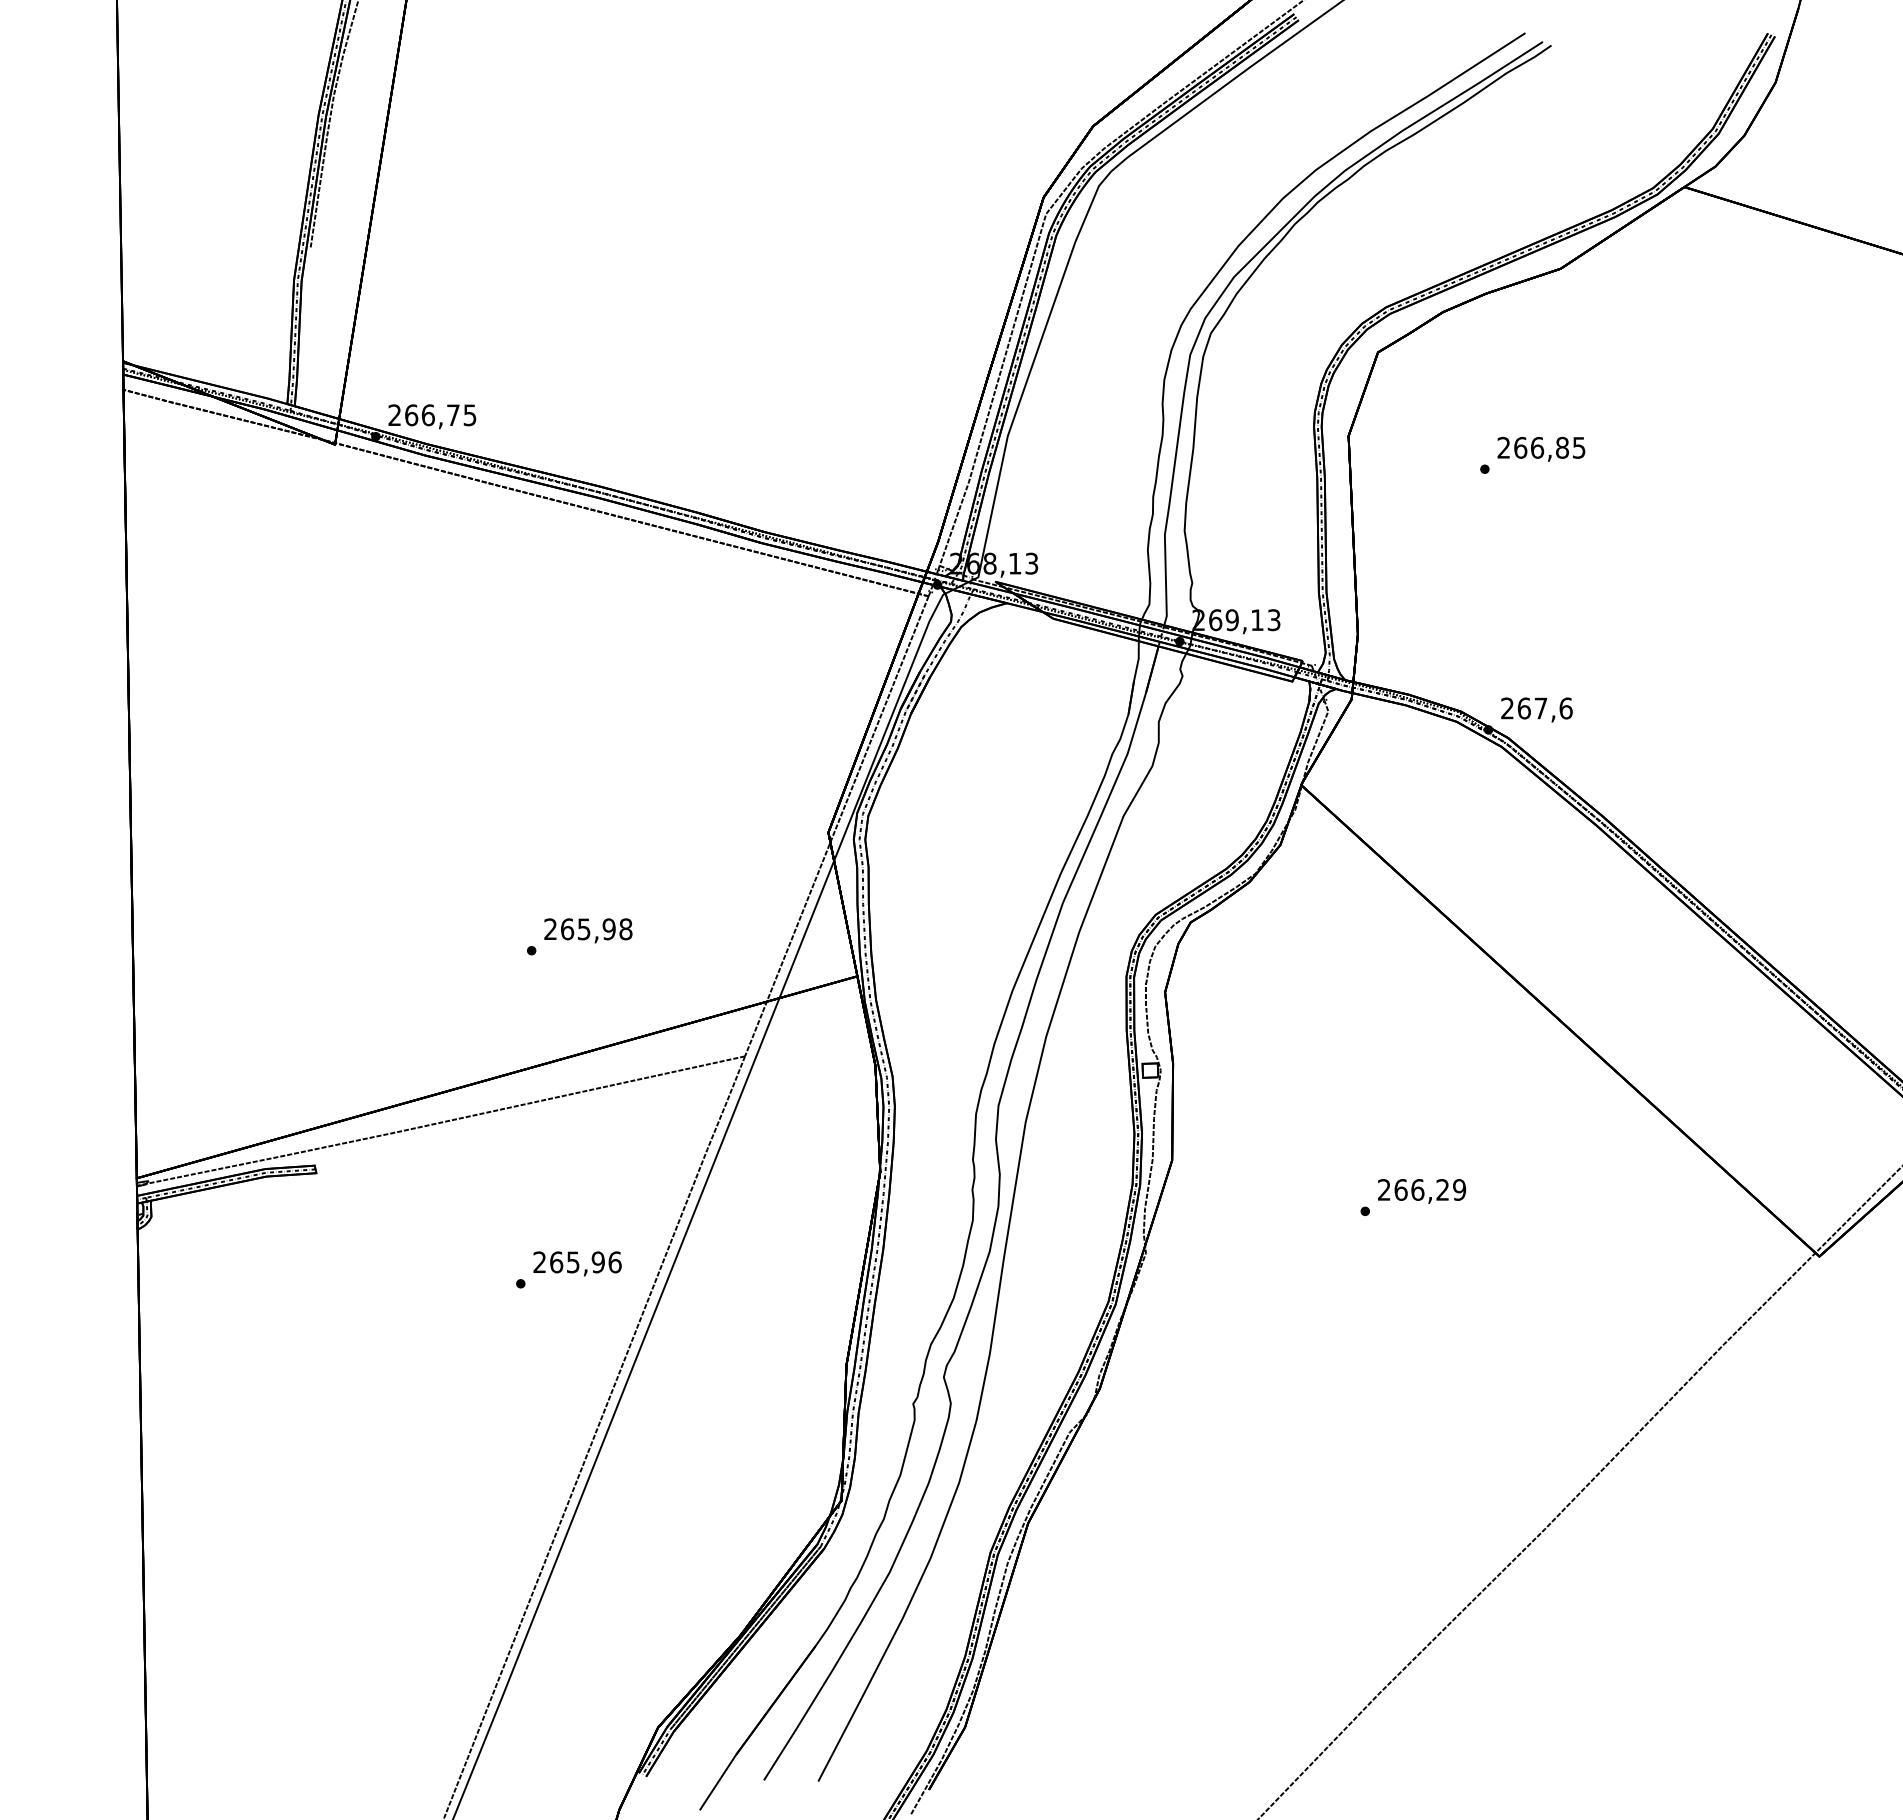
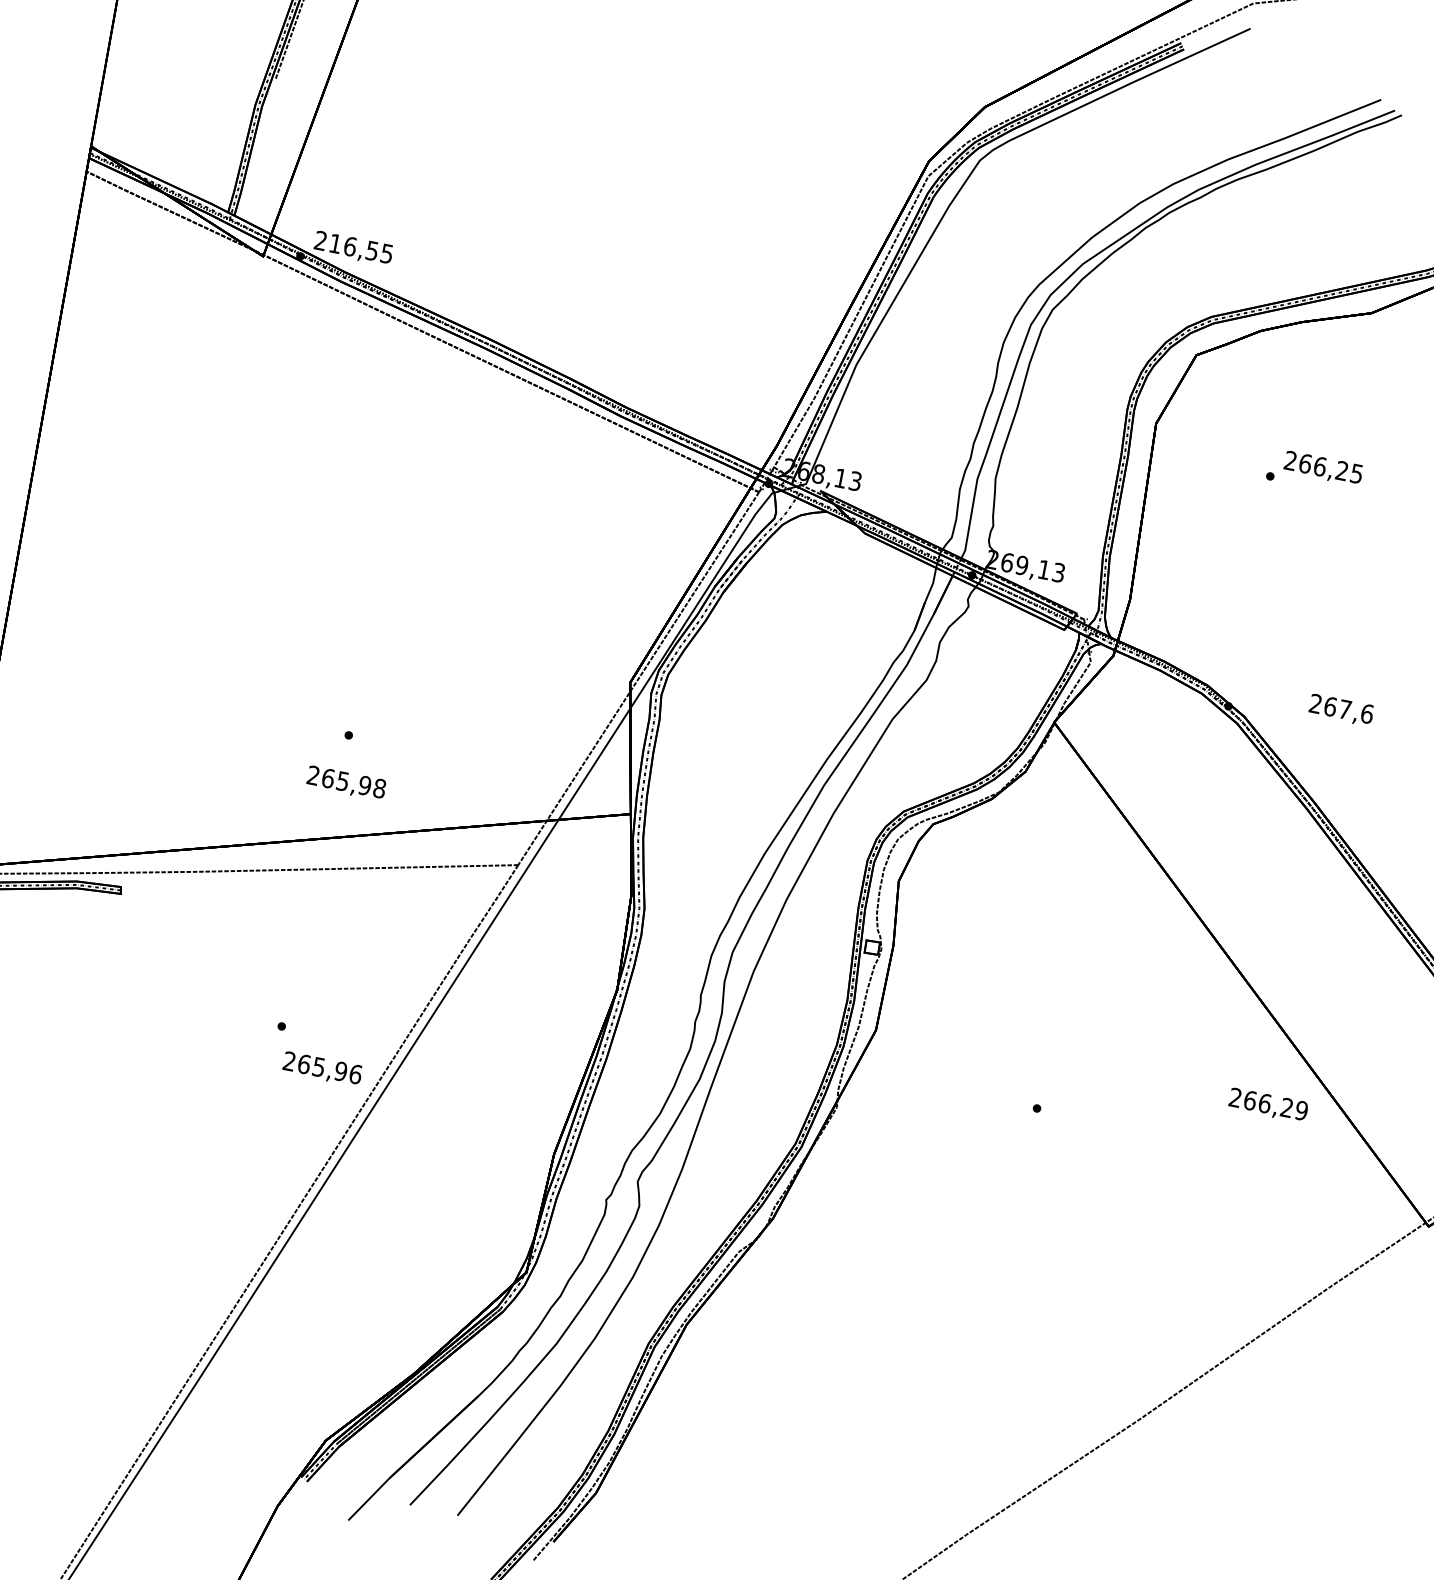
text: (432, 415) -> (353, 247), 266,75 -> 216,55
text: (1562, 447) -> (1342, 470), 266,85 -> 266,25
text: (1536, 709) -> (1341, 709), moved
text: (588, 930) -> (346, 783), moved
text: (1422, 1191) -> (1268, 1105), moved
text: (577, 1263) -> (322, 1068), moved

